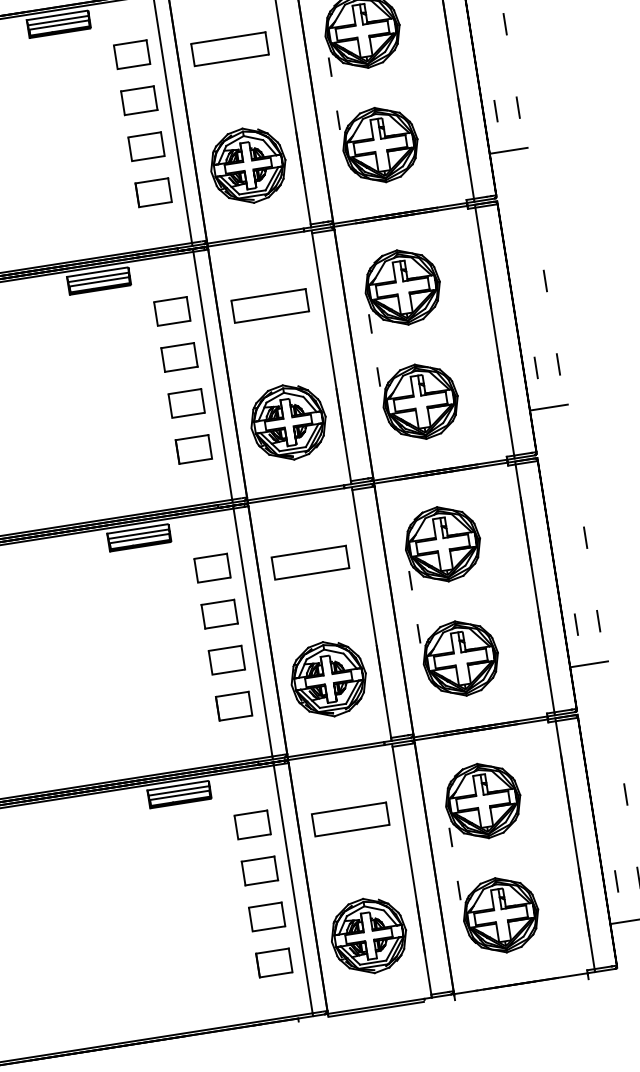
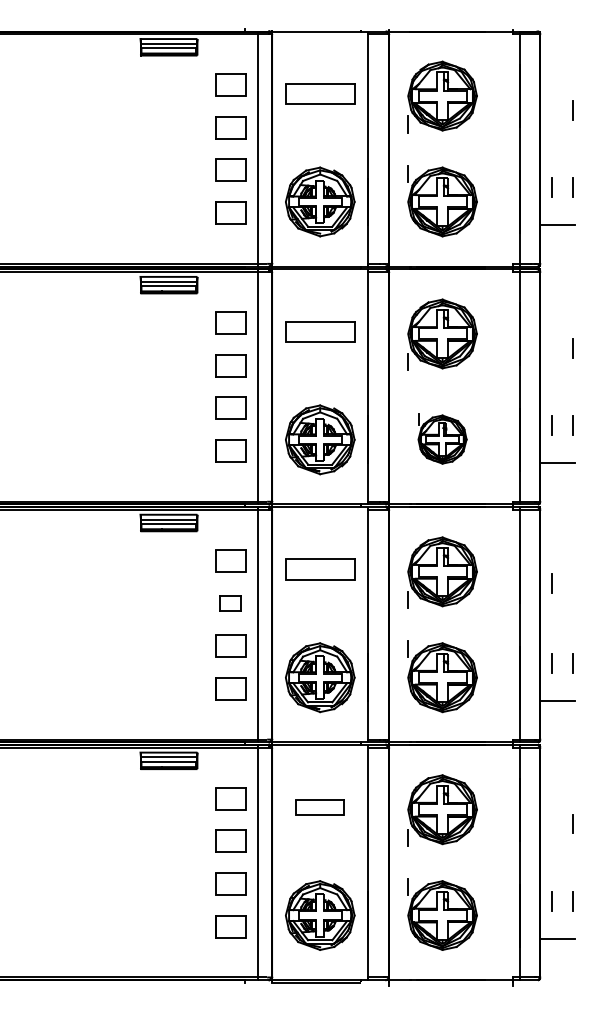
part: (420, 400) -> (442, 438), size x0.7
line: (585, 538) -> (551, 583), moved
part: (219, 613) -> (230, 602), size x0.7
part: (351, 819) -> (320, 807), size x0.7

